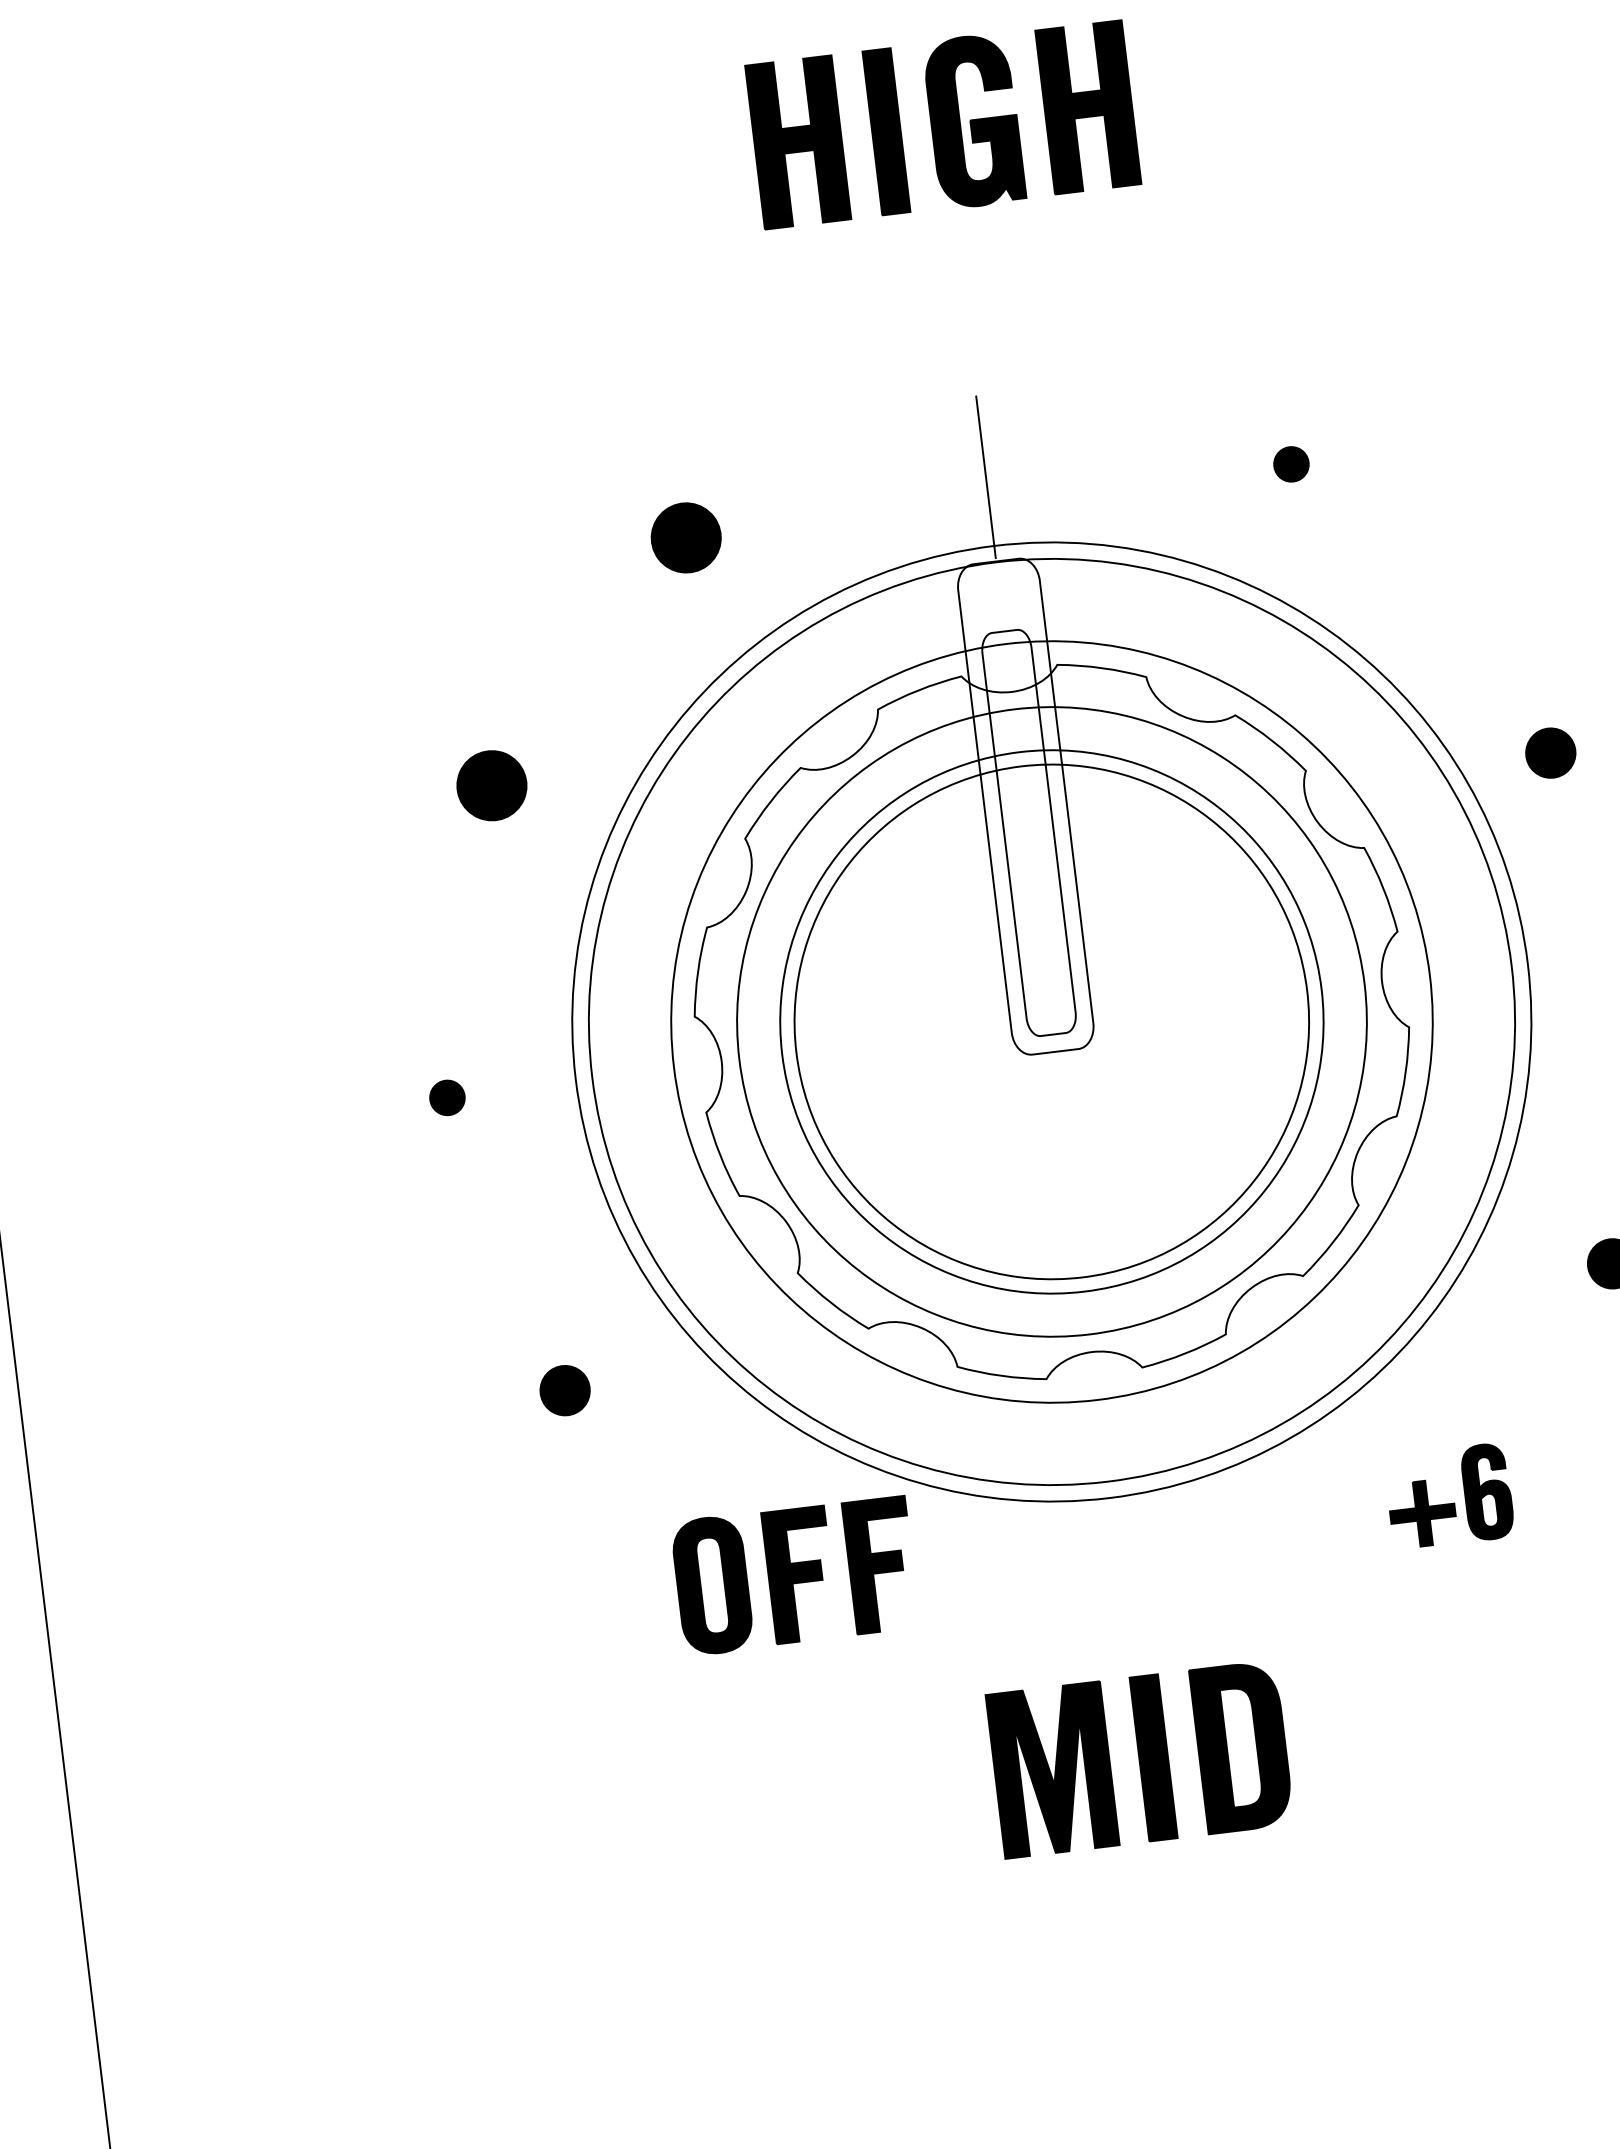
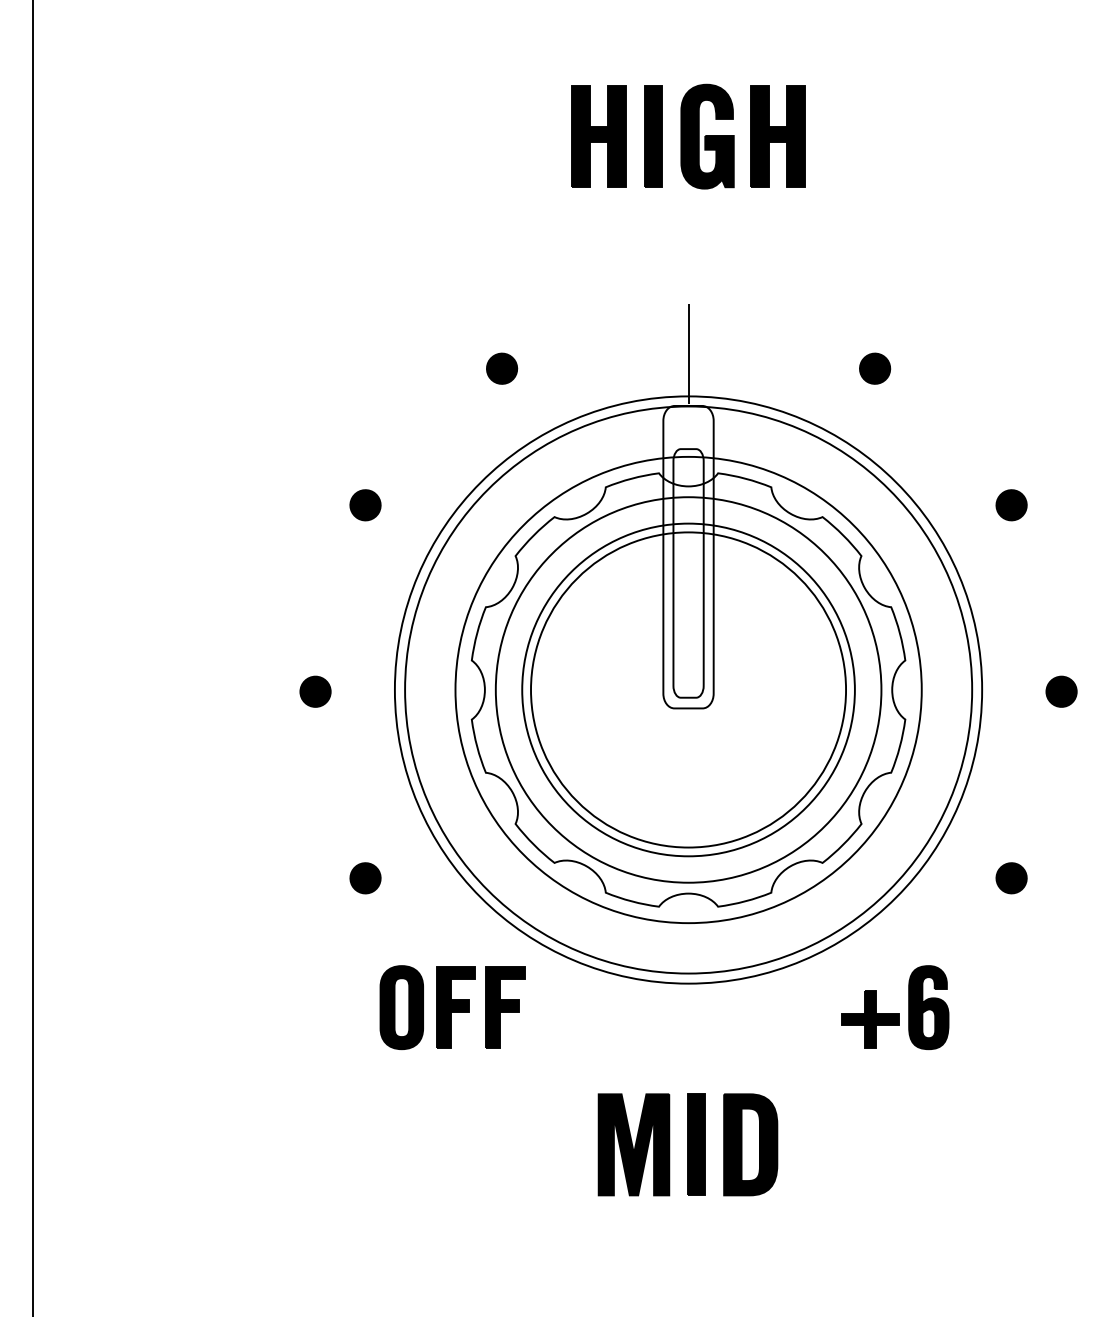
part: (1291, 464) -> (875, 368), size x1.43
part: (687, 537) -> (502, 368), size x0.71
part: (1550, 753) -> (1011, 505), moved
part: (491, 786) -> (365, 505), size x0.71
part: (447, 1097) -> (315, 691), size x1.43
part: (1449, 1496) -> (895, 1007), size x1.43
part: (794, 1575) -> (452, 1007), moved

